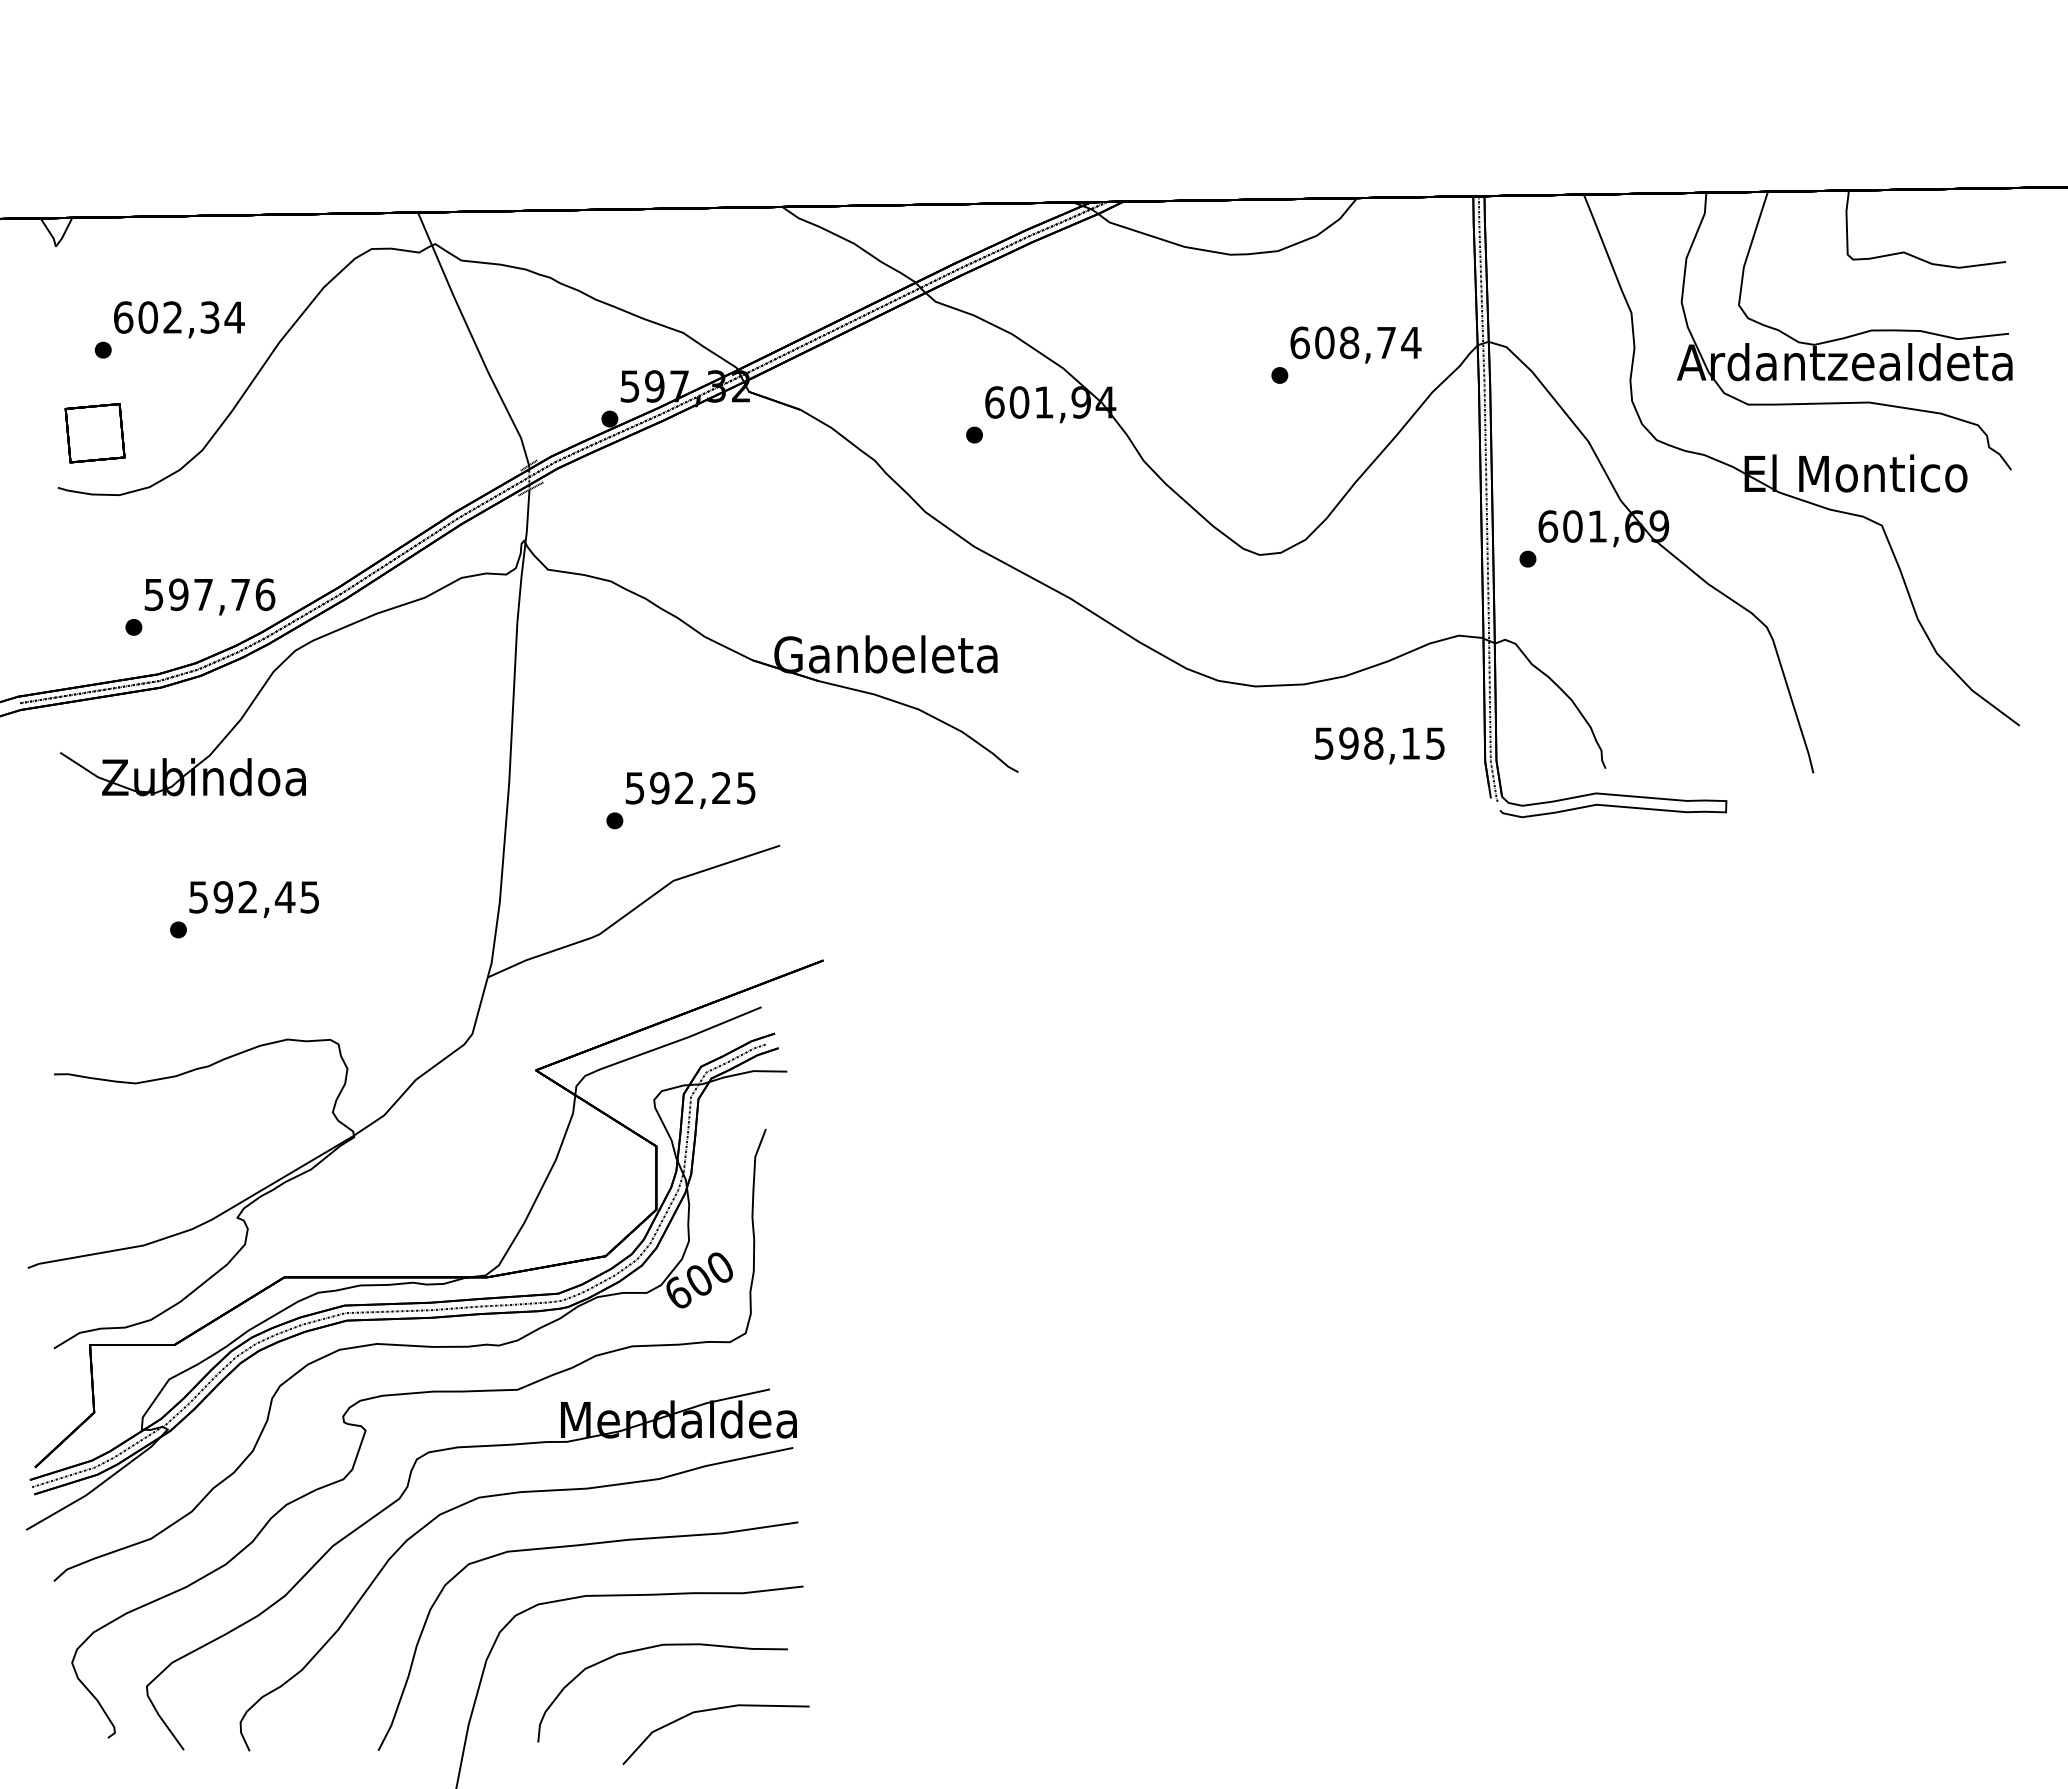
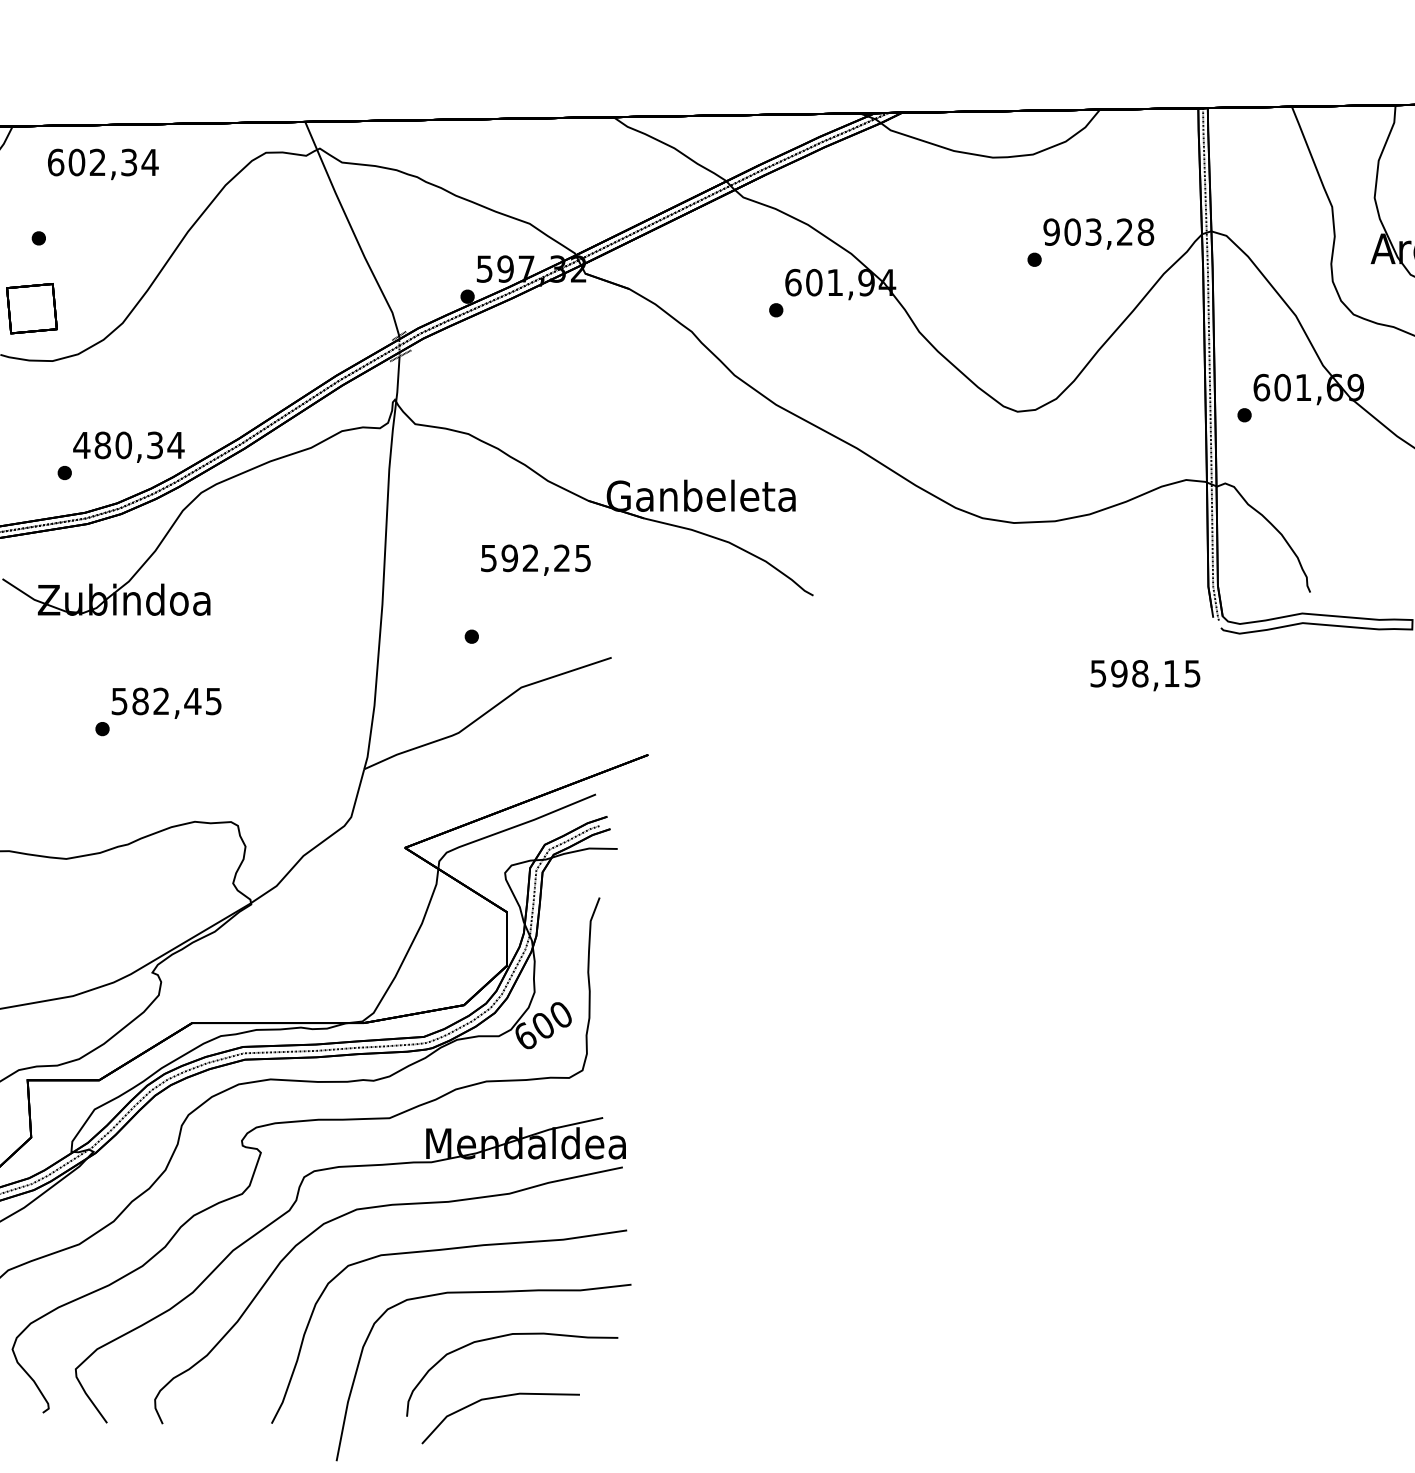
text: (179, 319) -> (103, 164), moved
text: (1355, 342) -> (1098, 231), 608,74 -> 903,28
text: (209, 594) -> (128, 445), 597,76 -> 480,34
text: (1379, 745) -> (1145, 675), moved
text: (690, 790) -> (535, 560), moved
text: (223, 897) -> (140, 701), 592,45 -> 582,45
part: (713, 1710) -> (498, 1398), moved

